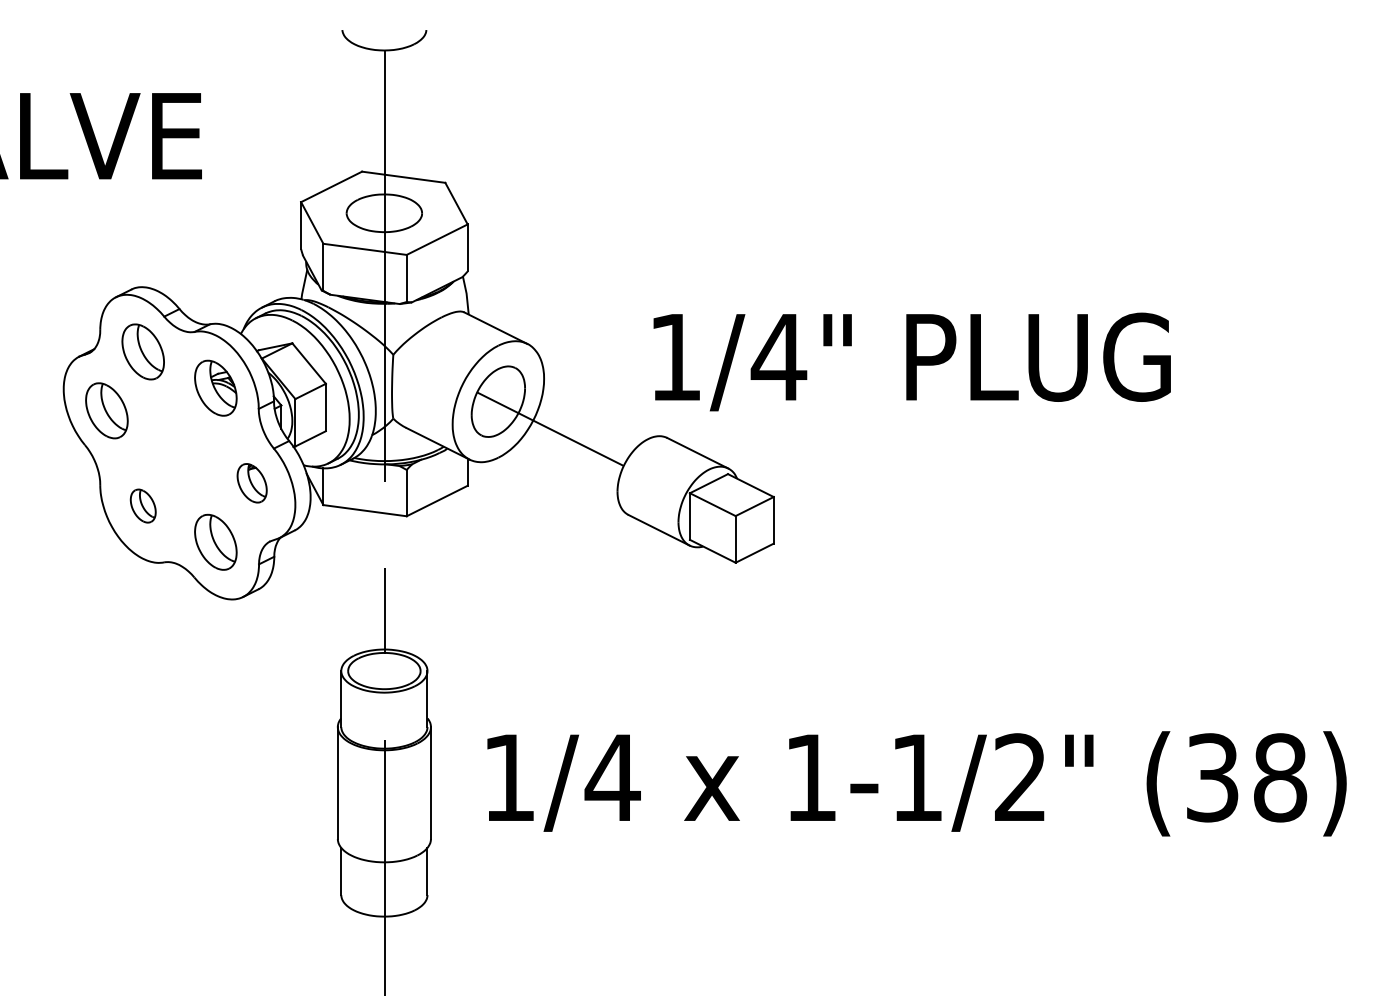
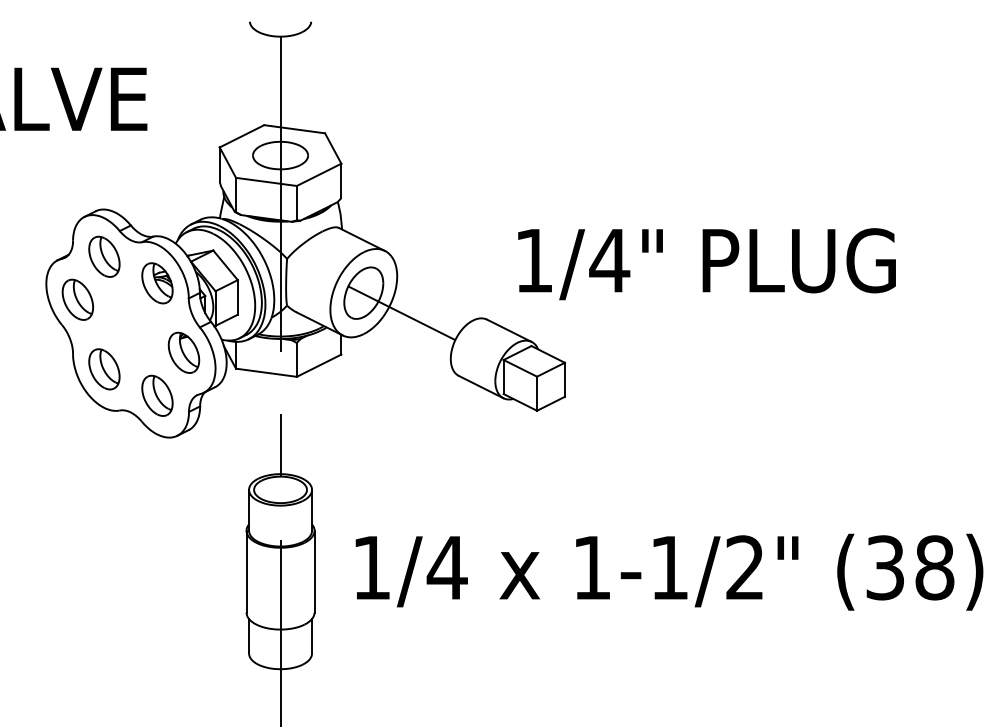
text: (911, 362) -> (706, 264), moved
part: (251, 482) -> (183, 352), size x1.43
part: (143, 506) -> (104, 369), size x1.67

